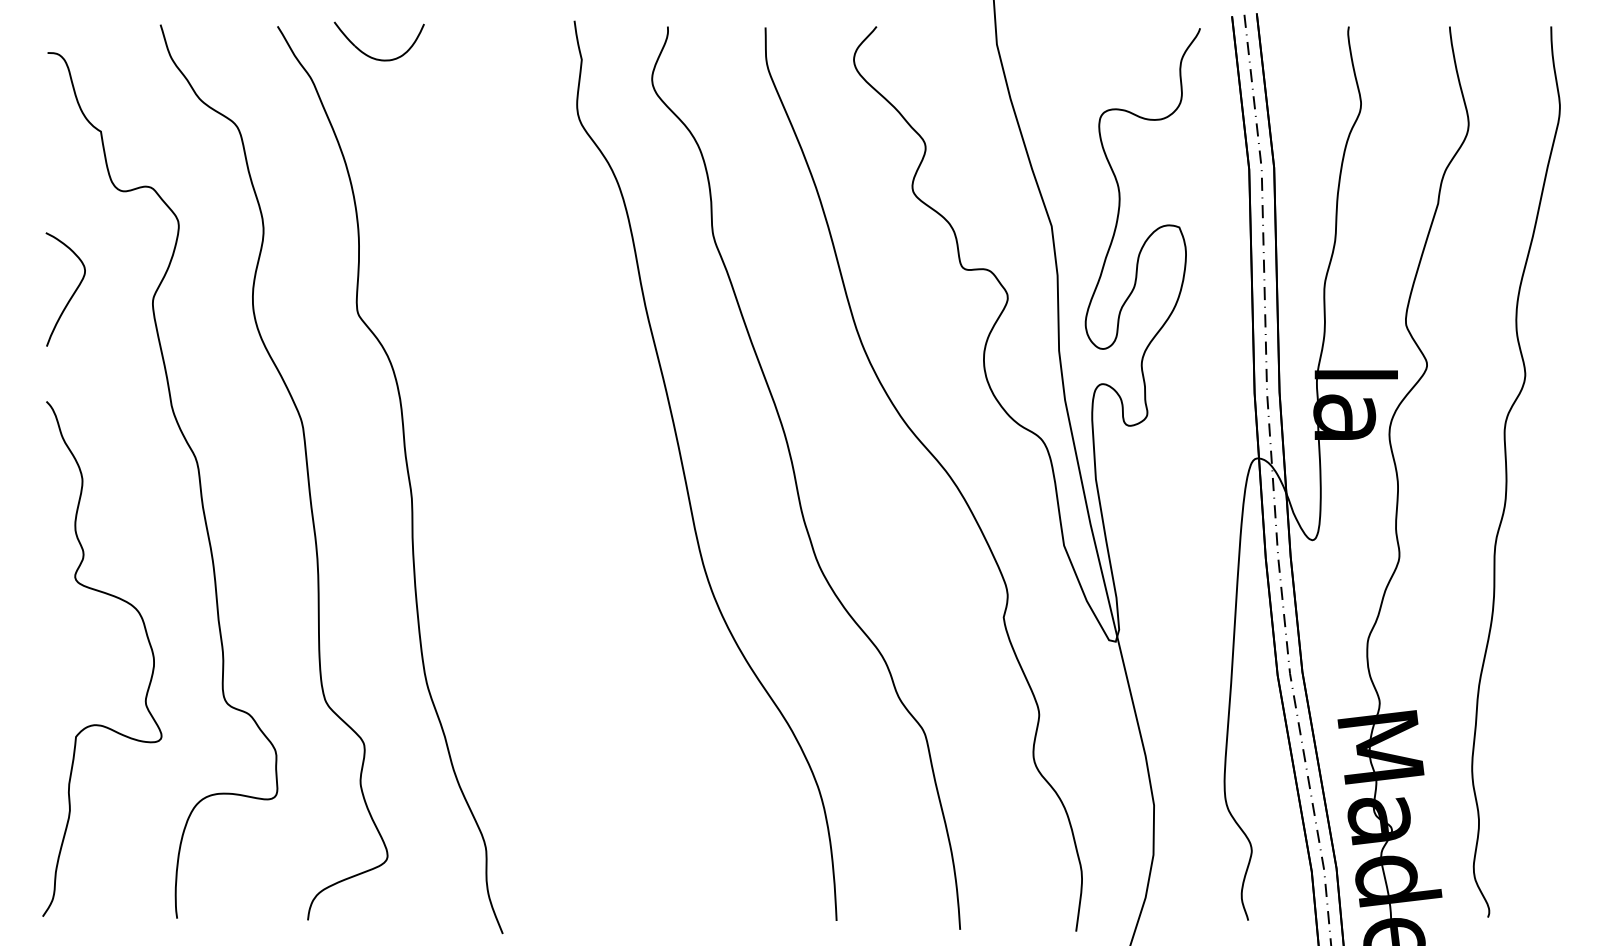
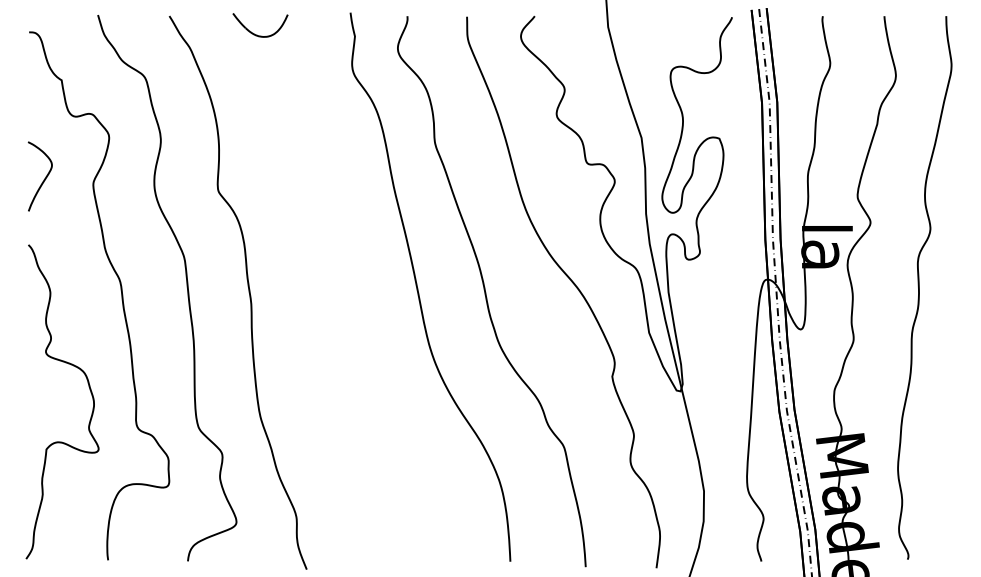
part: (374, 56) -> (257, 34), moved

